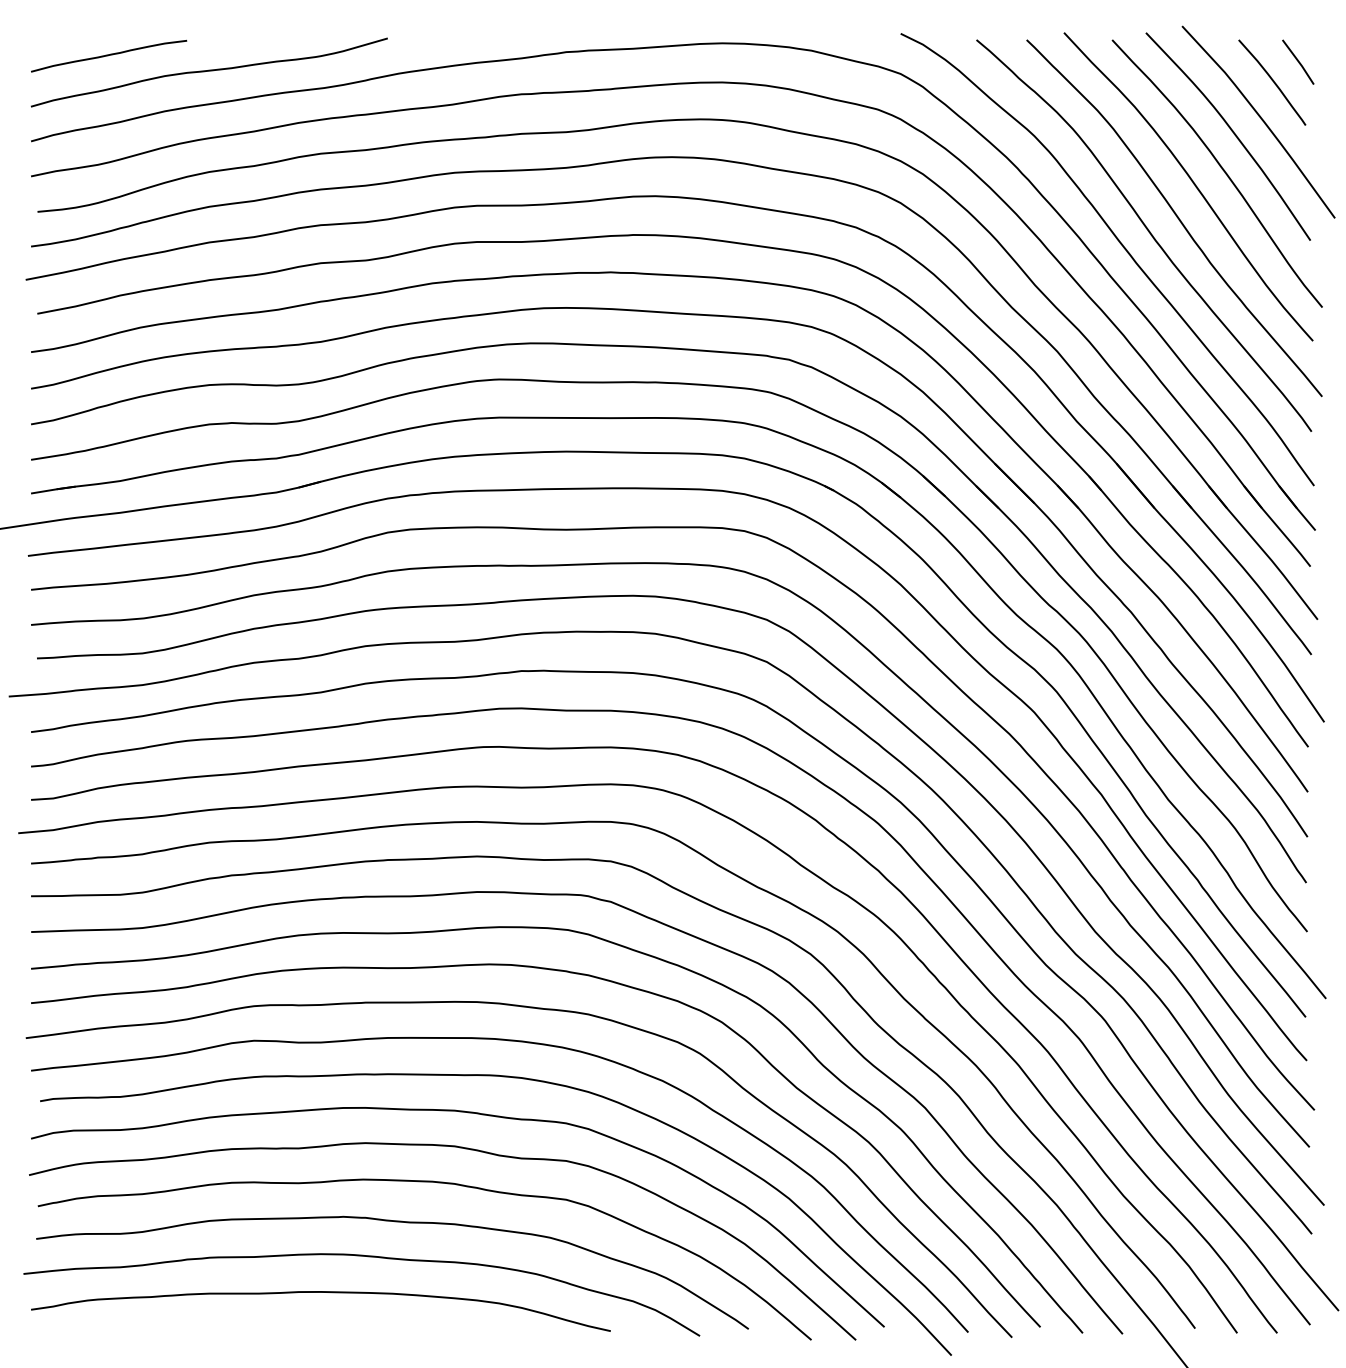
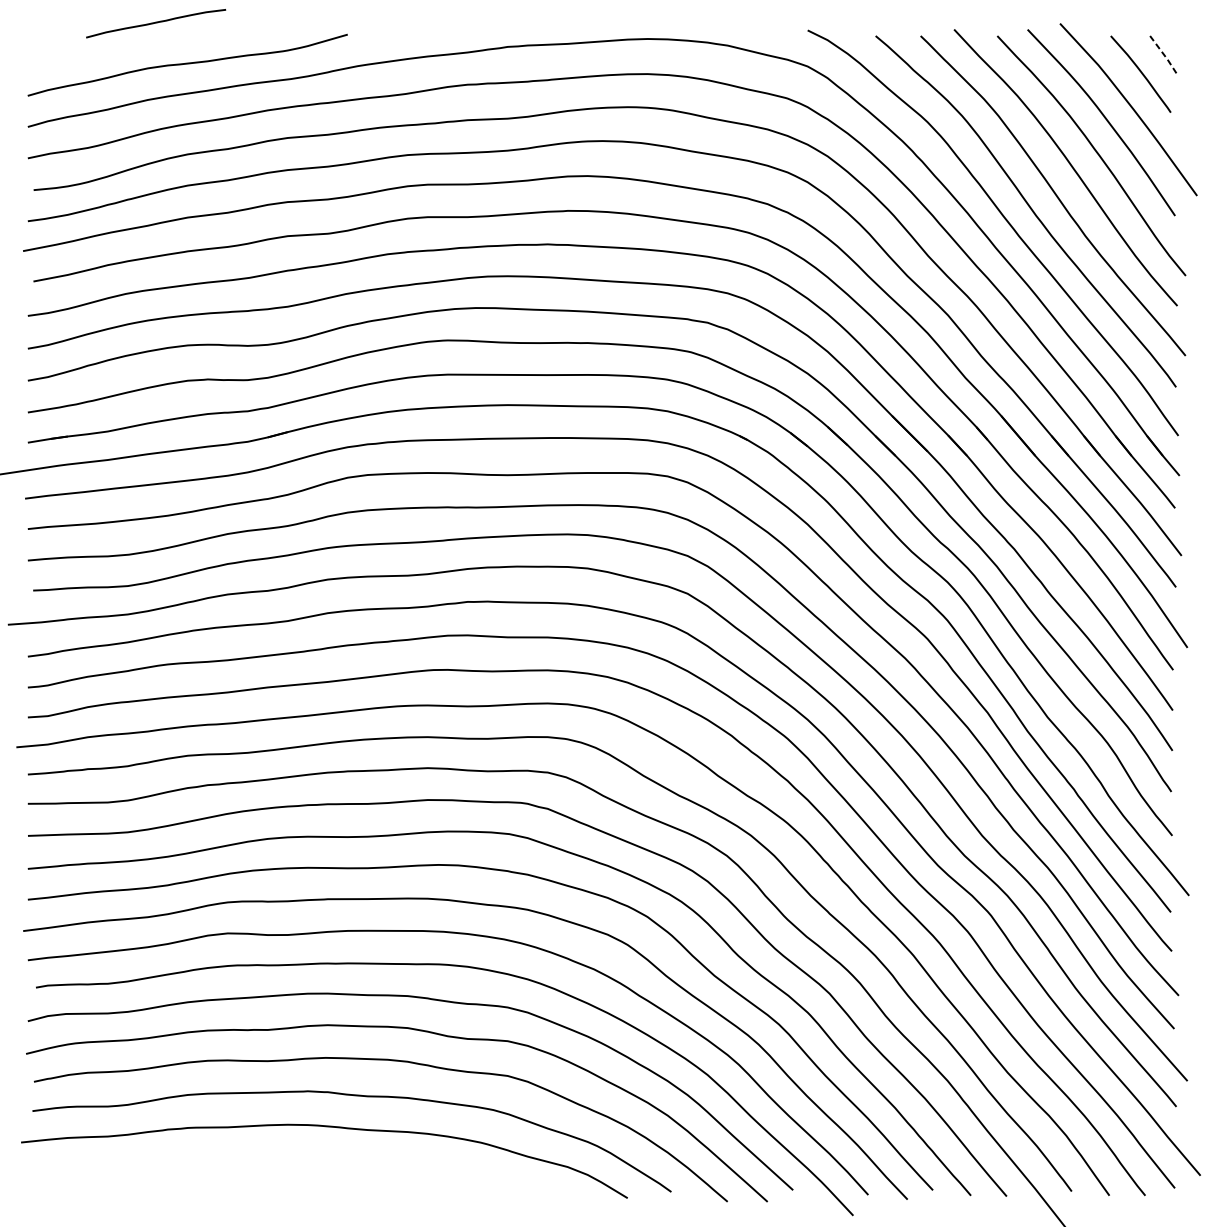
curve: (109, 55) -> (156, 23), moved
line: (1299, 62) -> (1165, 56), solid -> dashed
curve: (320, 1292) -> (287, 1159), removed

